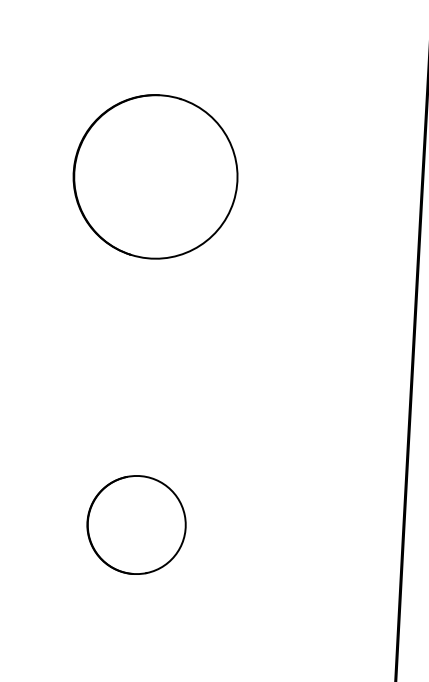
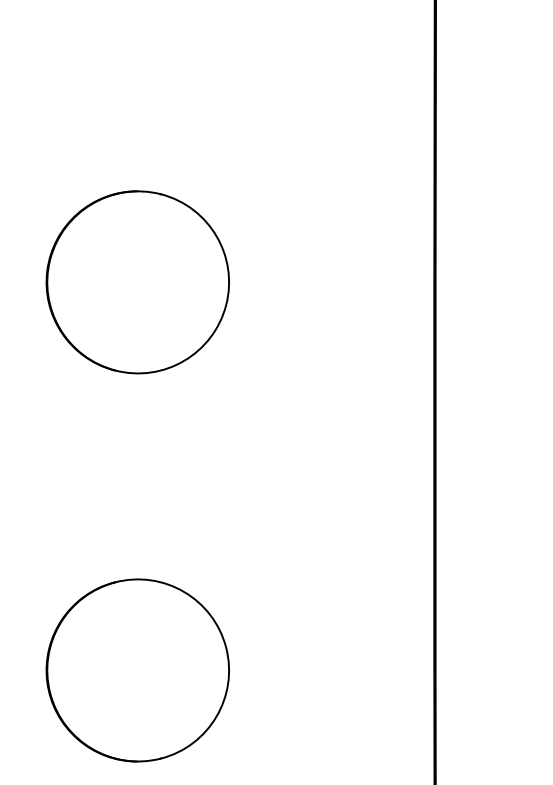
part: (136, 525) -> (137, 670), size x1.67

